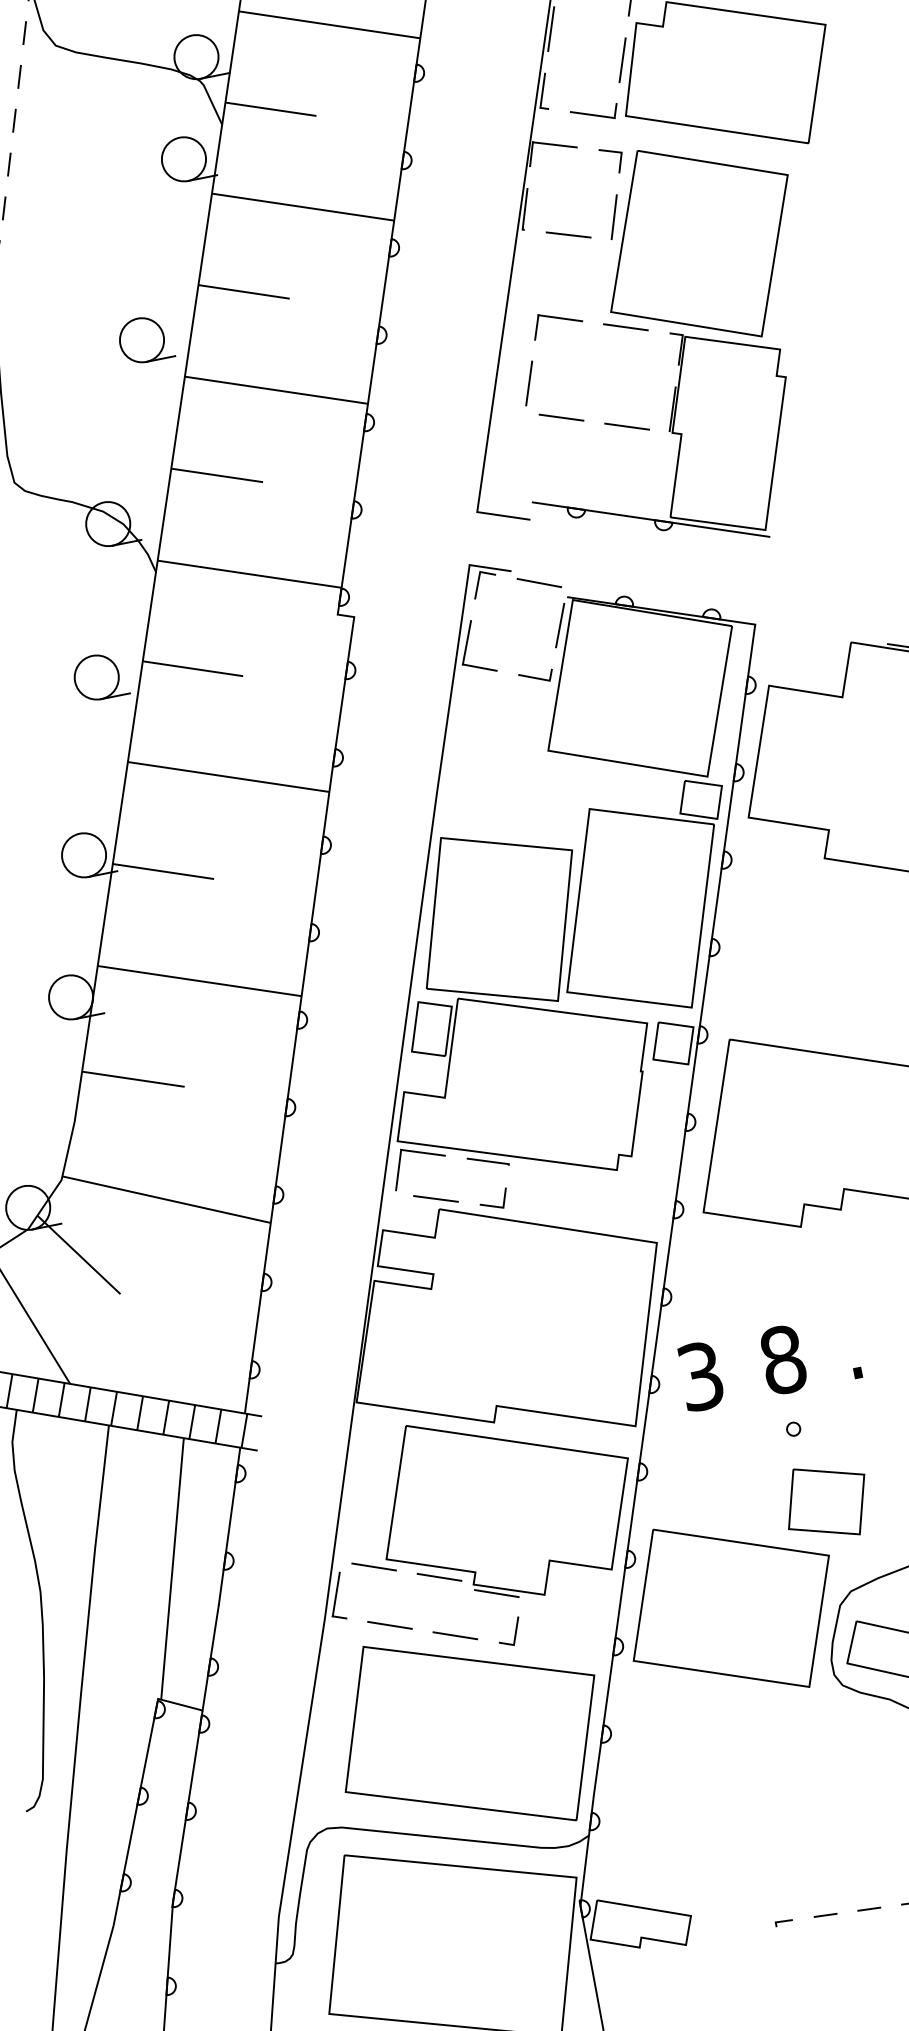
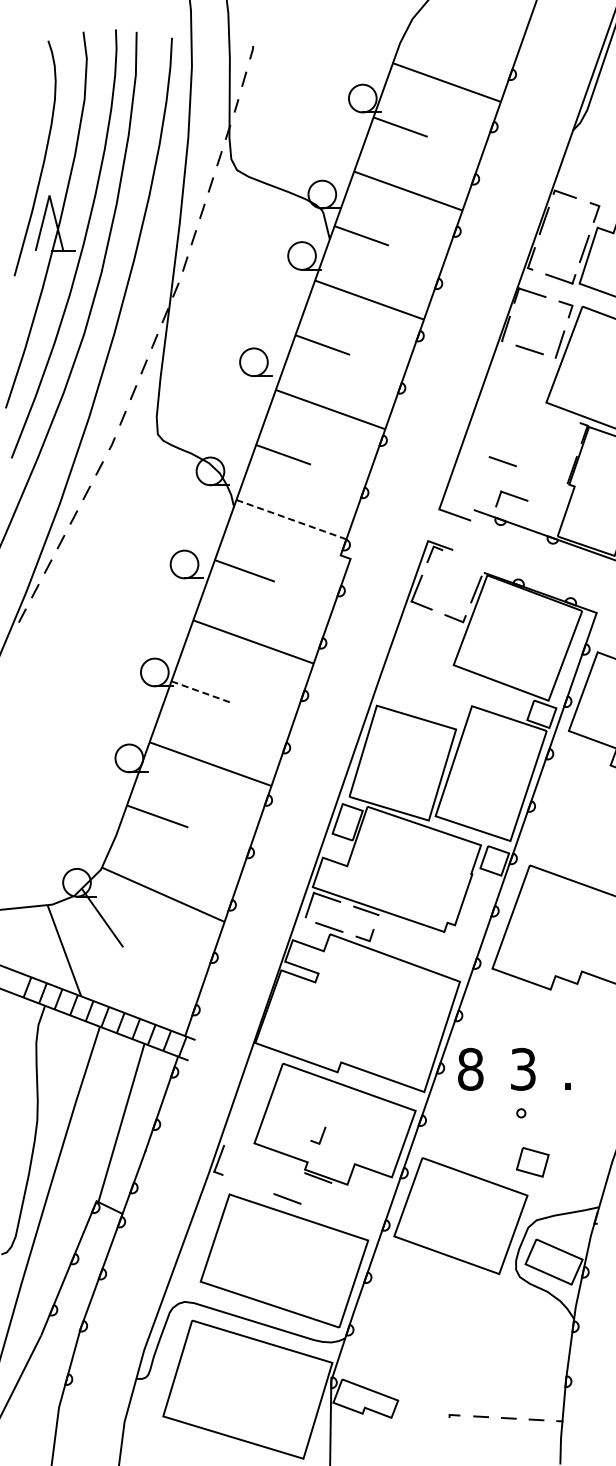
part: (556, 322) -> (511, 498), moved
line: (625, 326) -> (553, 413), removed
line: (528, 383) -> (486, 436), removed
line: (627, 425) -> (542, 474), removed
line: (249, 573) -> (291, 519), solid -> dashed
line: (538, 582) -> (468, 560), removed
line: (164, 871) -> (202, 692), solid -> dashed
text: (783, 1358) -> (523, 1068), 8 -> 3
text: (700, 1376) -> (470, 1069), 3 -> 8
part: (826, 1502) -> (532, 1162), size x0.6
line: (373, 1567) -> (245, 1146), removed
line: (438, 1576) -> (284, 1160), removed
line: (389, 1625) -> (248, 1184), removed
line: (513, 1634) -> (320, 1137), moved

